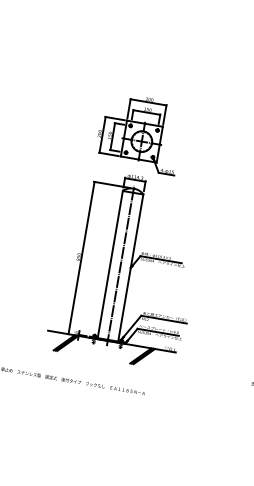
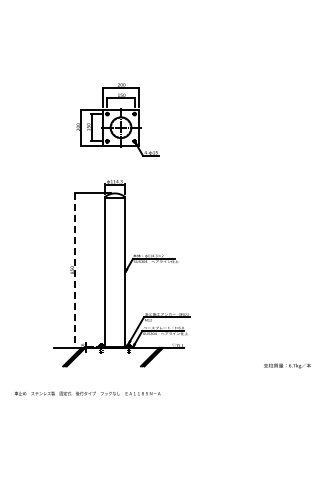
part: (139, 132) -> (117, 119), moved
line: (81, 258) -> (75, 271), solid -> dashed
line: (121, 265) -> (115, 271), removed

